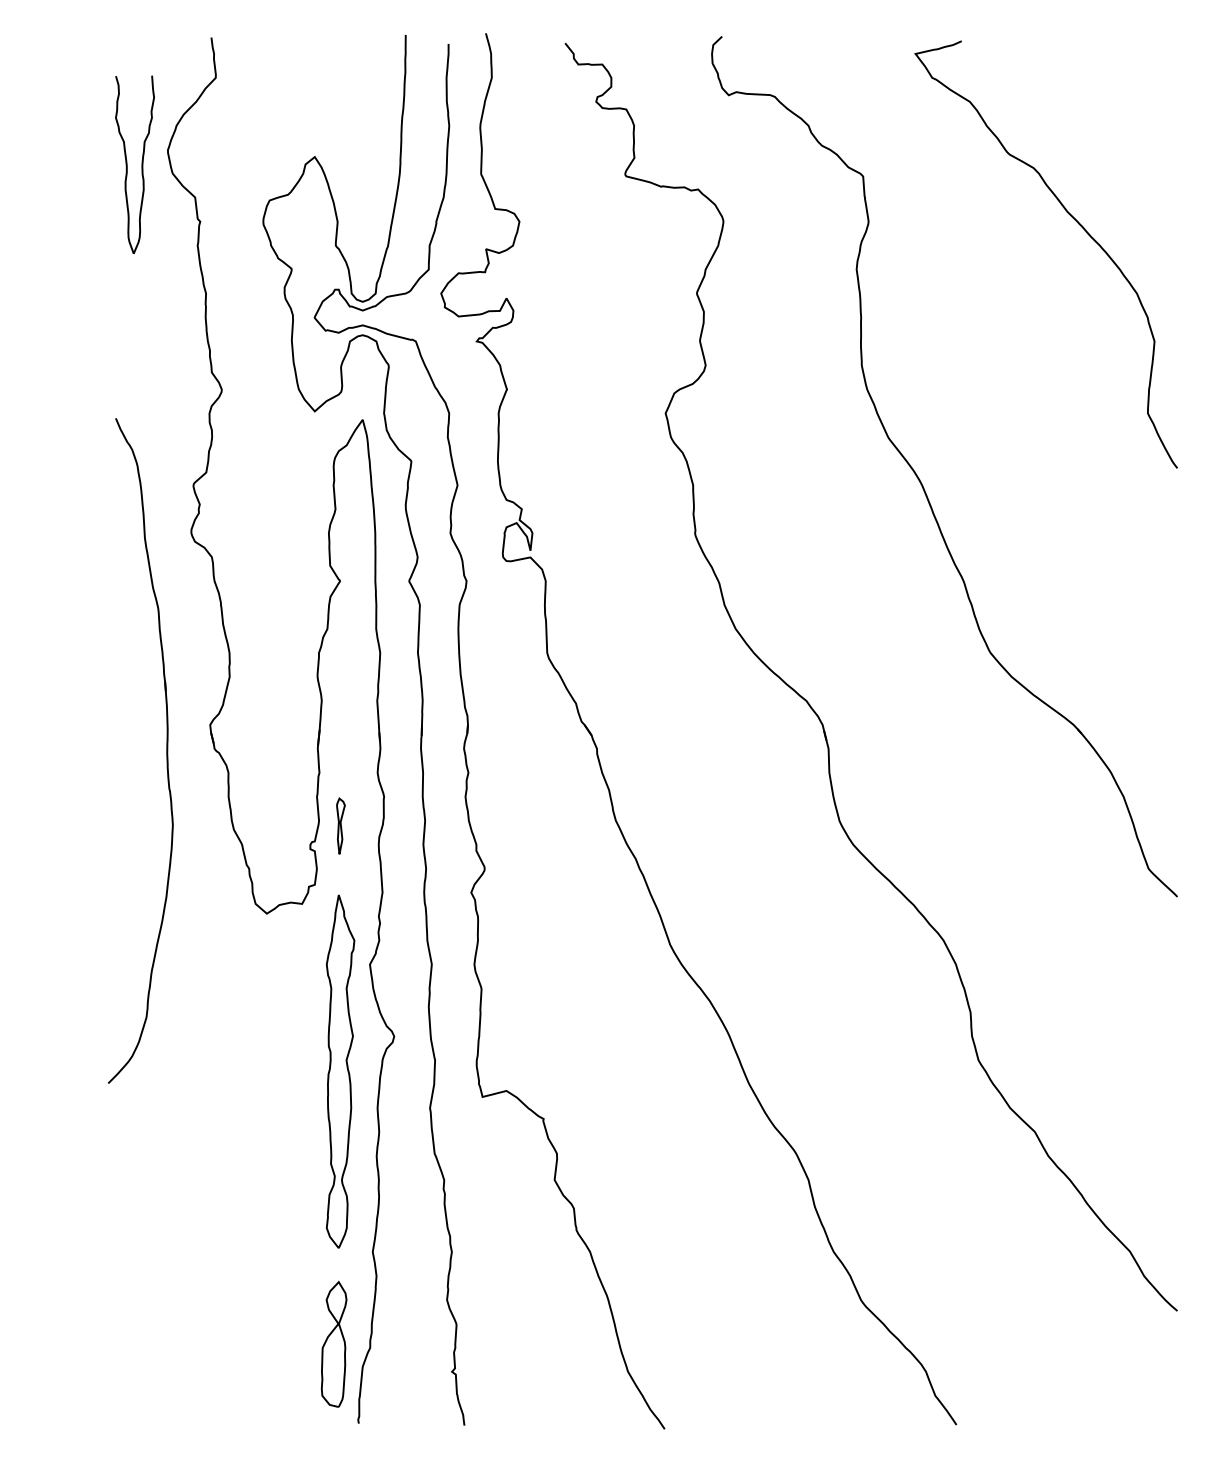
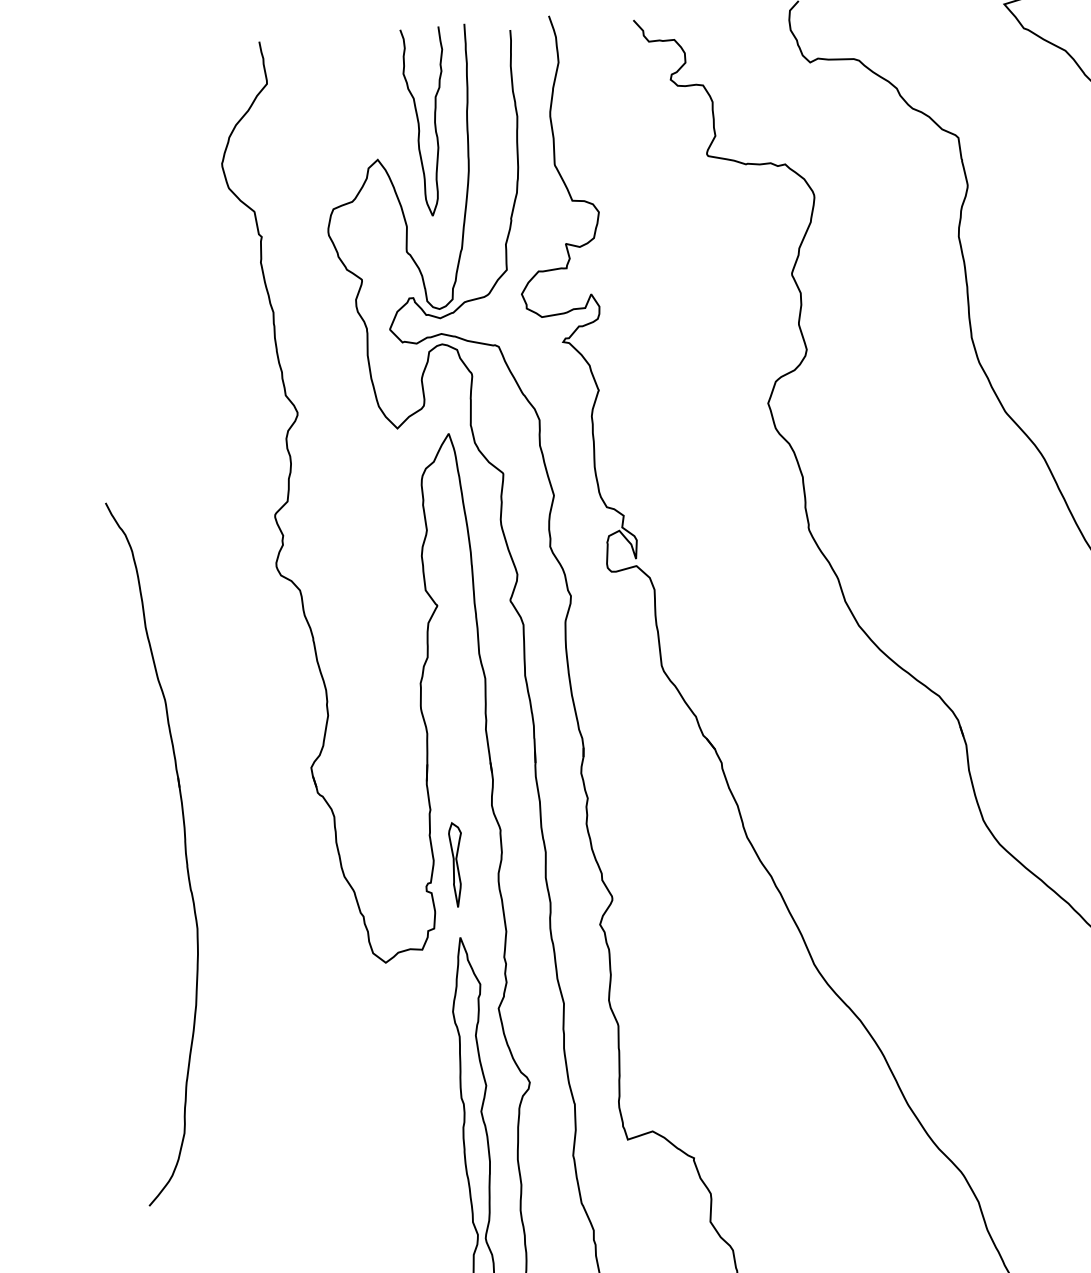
curve: (127, 164) -> (419, 122), moved
part: (166, 750) -> (184, 849), moved
part: (340, 825) -> (456, 863), size x1.43

